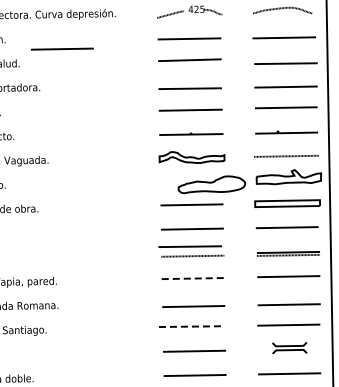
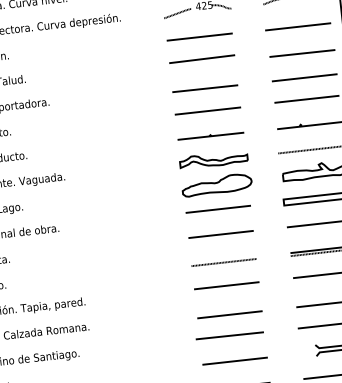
line: (62, 48) -> (68, 59), removed
part: (211, 184) -> (216, 184), moved
line: (189, 246) -> (219, 252), removed
line: (193, 278) -> (226, 285), dashed -> solid
line: (191, 326) -> (229, 335), dashed -> solid

